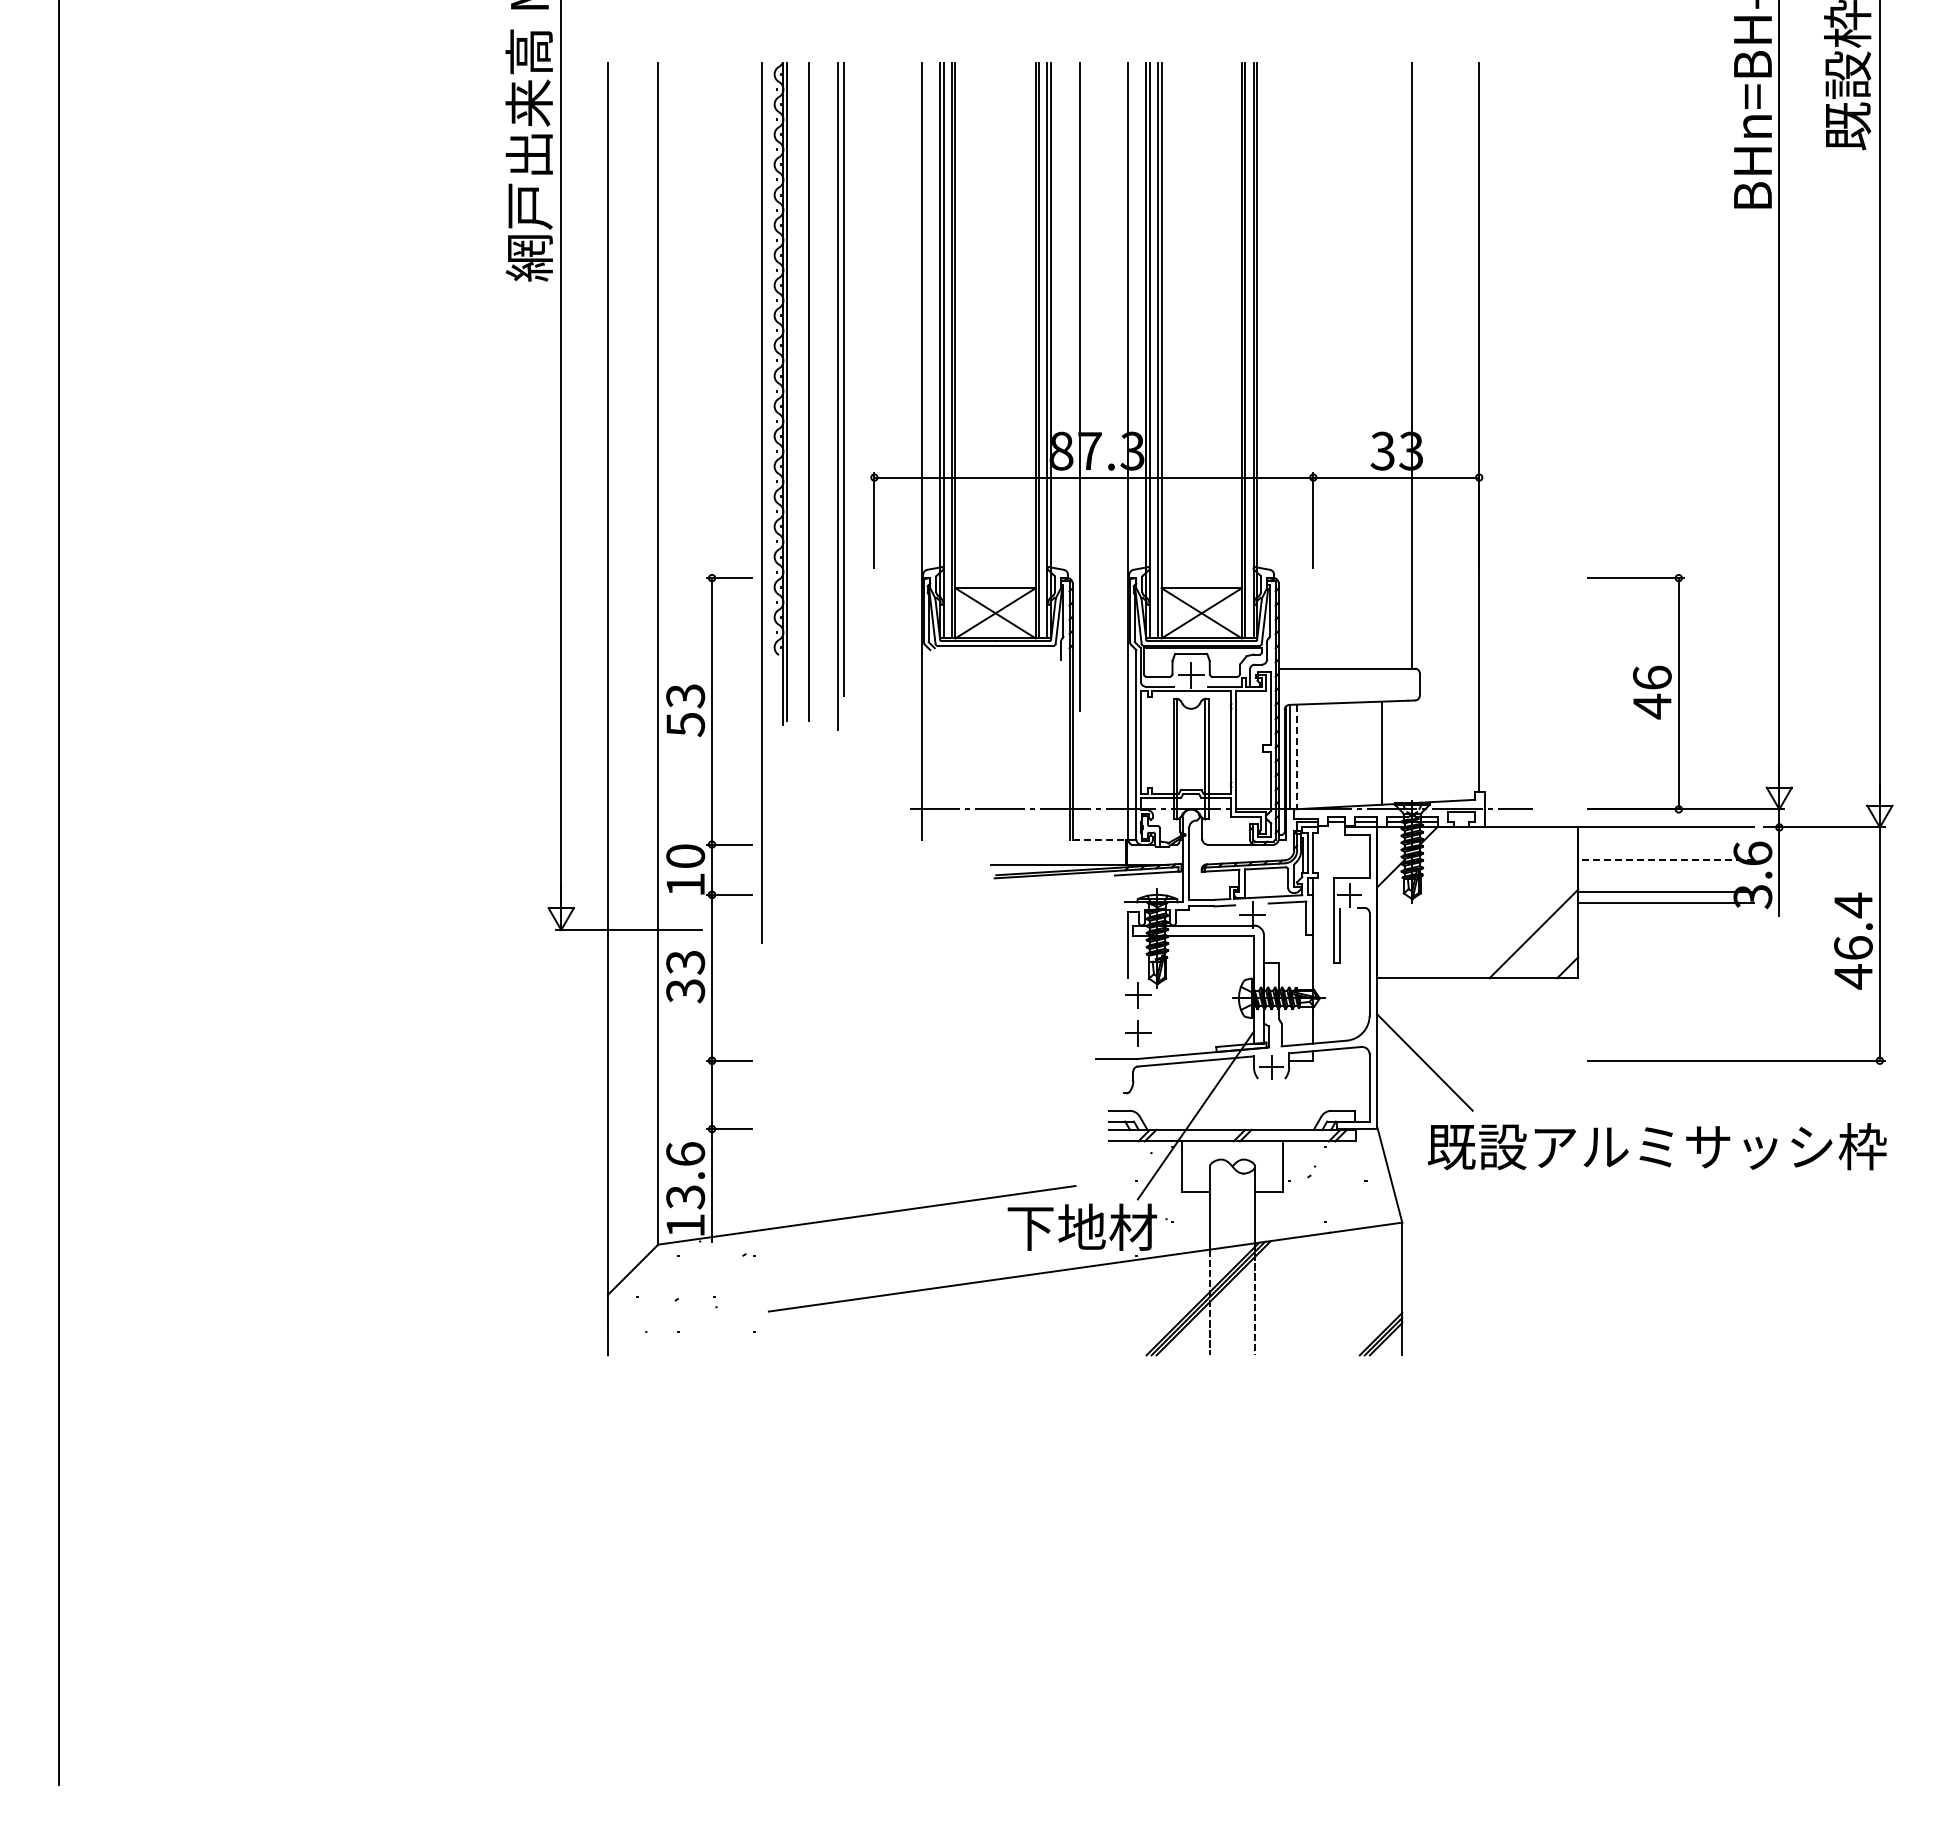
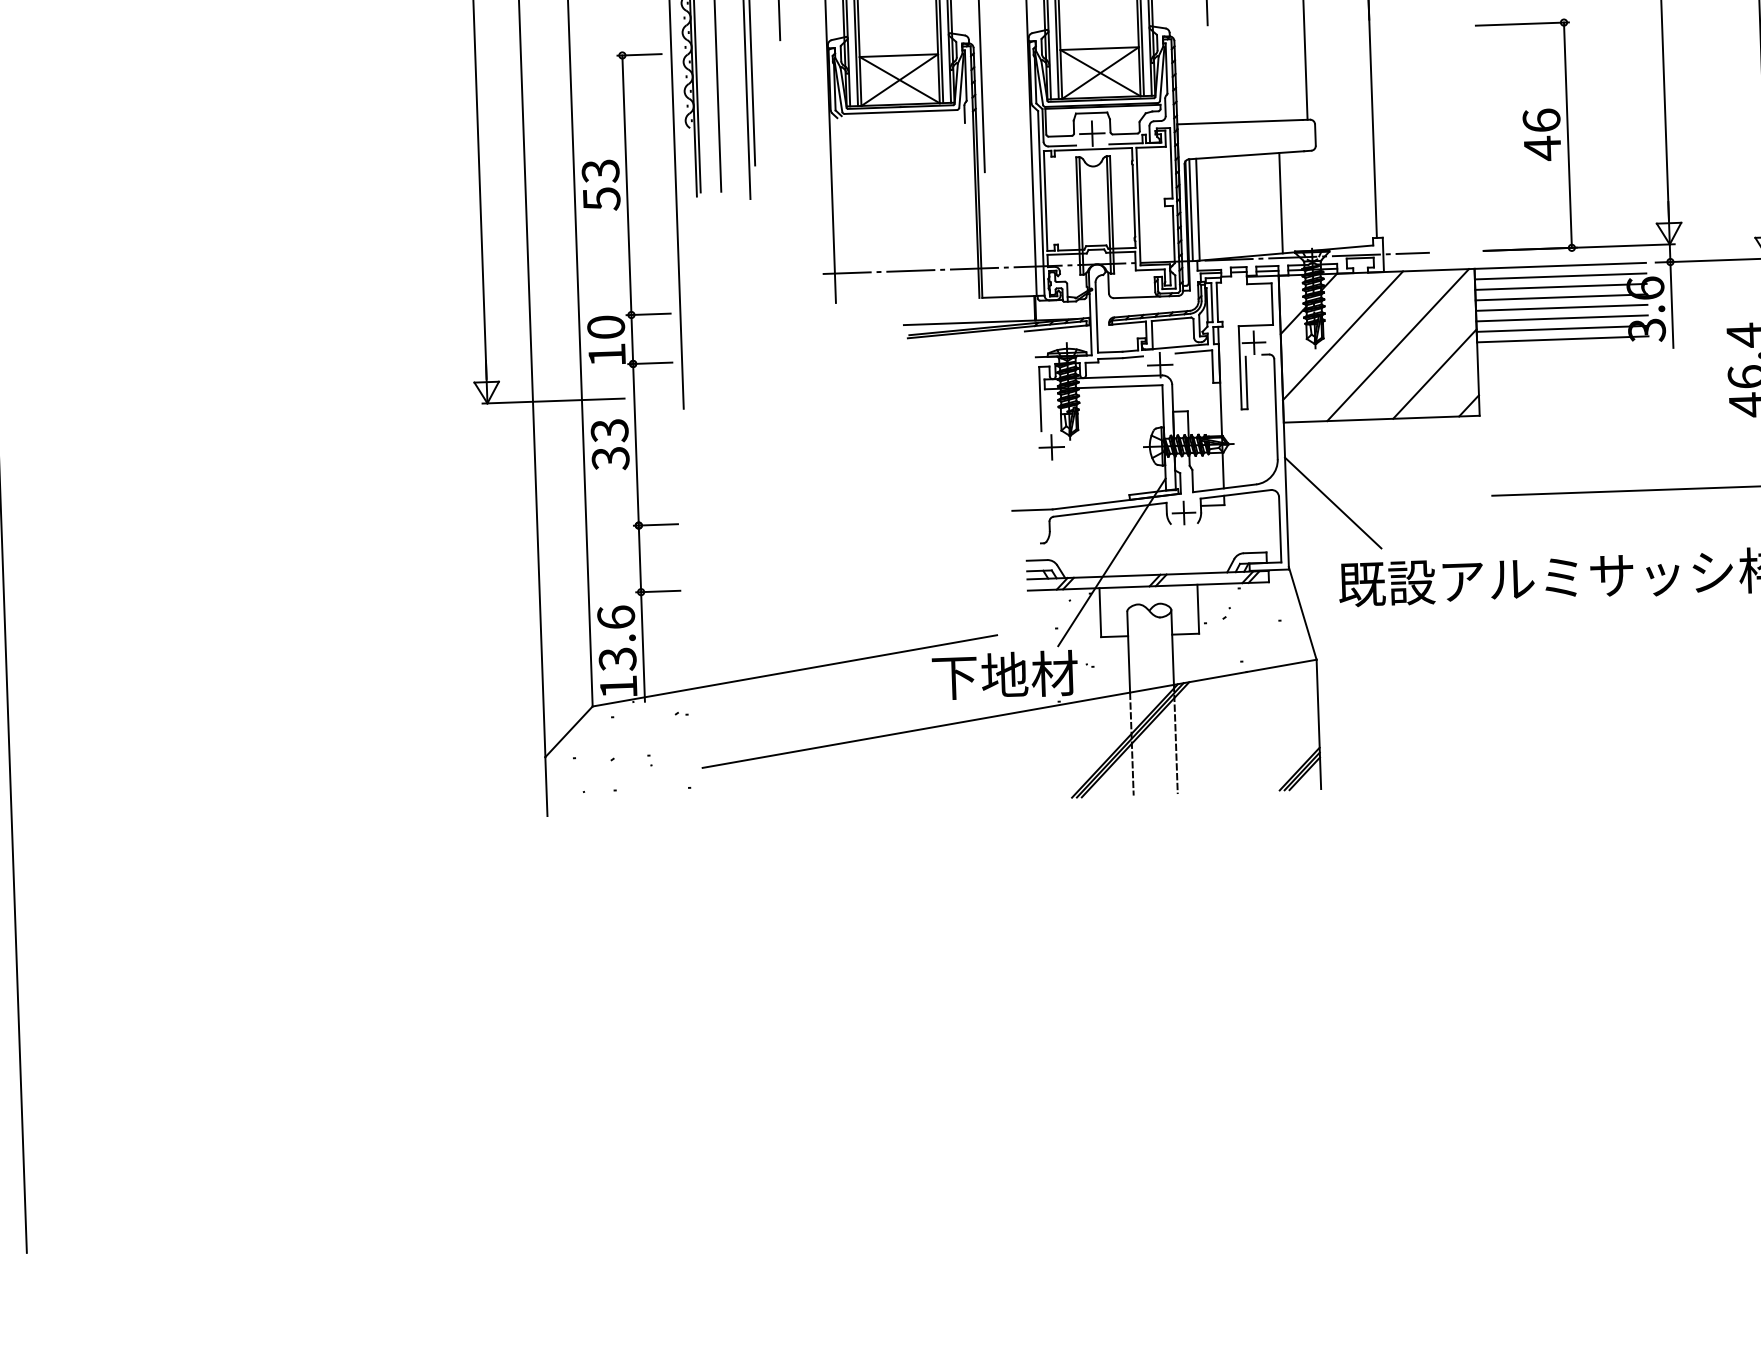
line: (1296, 757) -> (1197, 210), dashed -> solid
line: (1666, 838) -> (1560, 276), added
line: (1099, 839) -> (1008, 296), dashed -> solid
line: (1666, 849) -> (1561, 287), added
line: (1666, 859) -> (1561, 297), dashed -> solid
line: (1666, 870) -> (1561, 307), added
line: (1666, 881) -> (1562, 318), added
line: (1440, 891) -> (1342, 335), added
line: (1496, 902) -> (1397, 344), added
part: (1138, 1033) -> (1053, 484), removed

